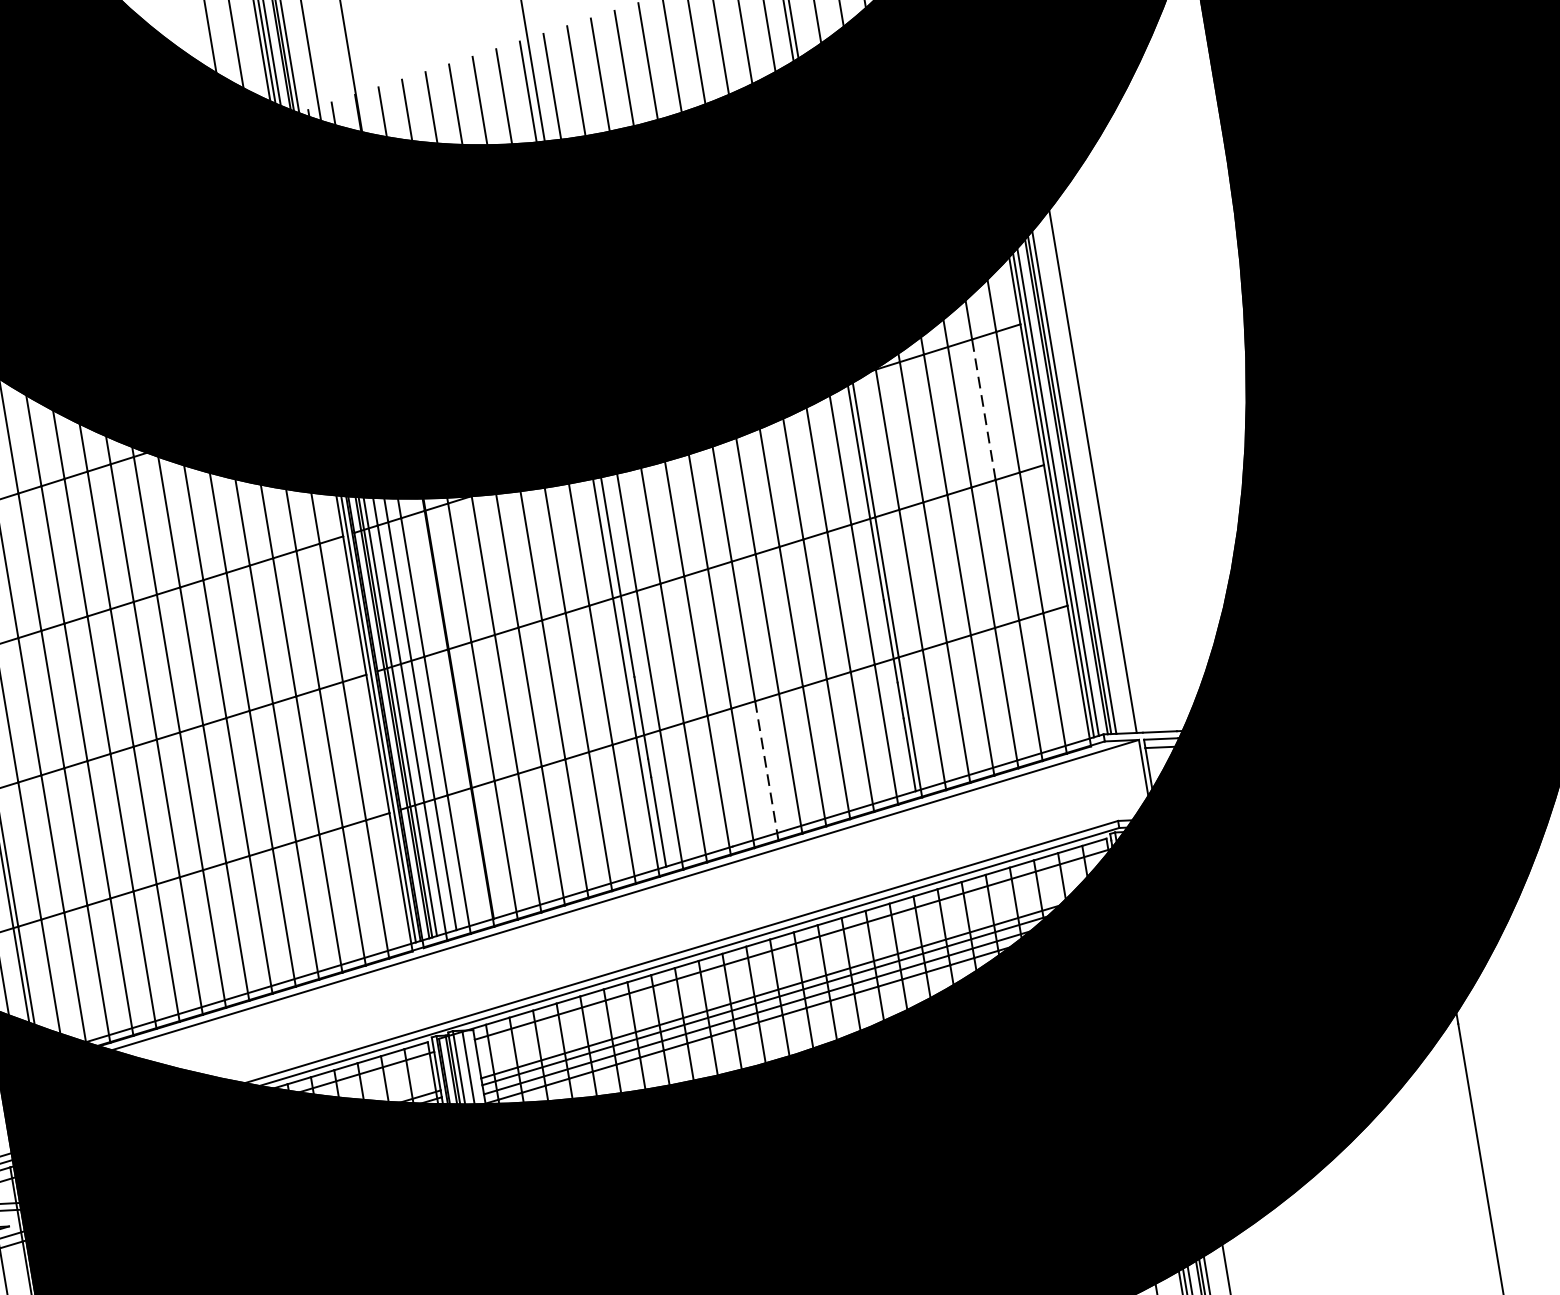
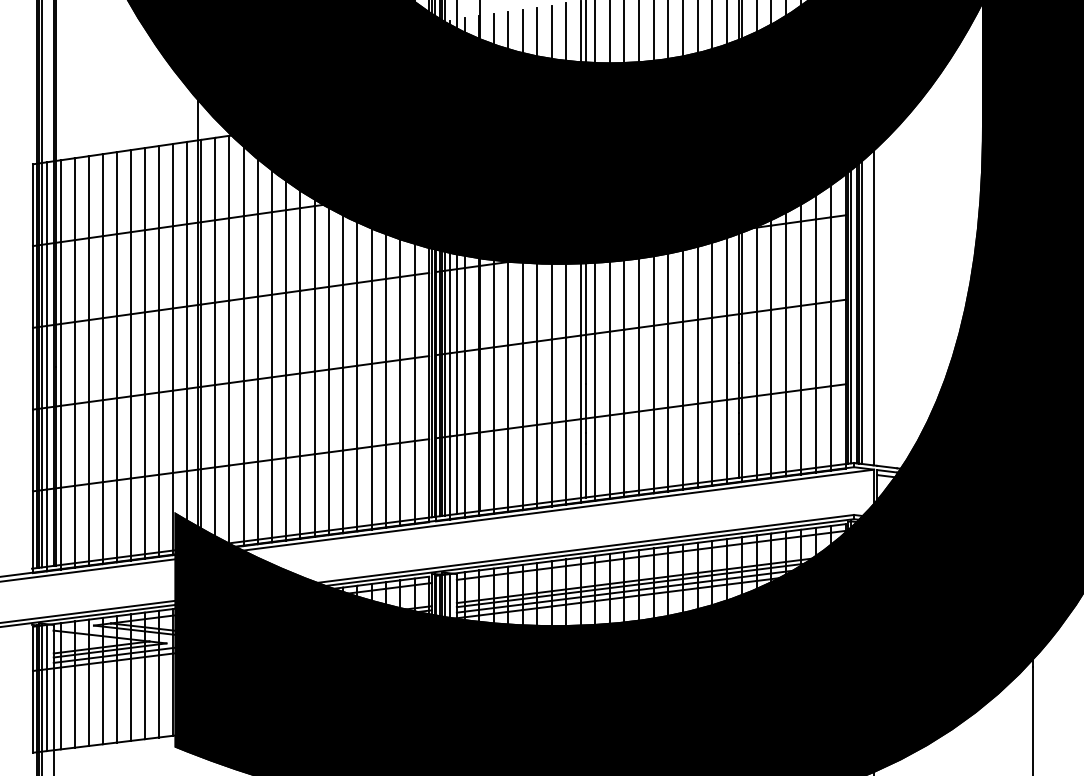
line: (983, 409) -> (815, 261), dashed -> solid
line: (766, 771) -> (653, 451), dashed -> solid

